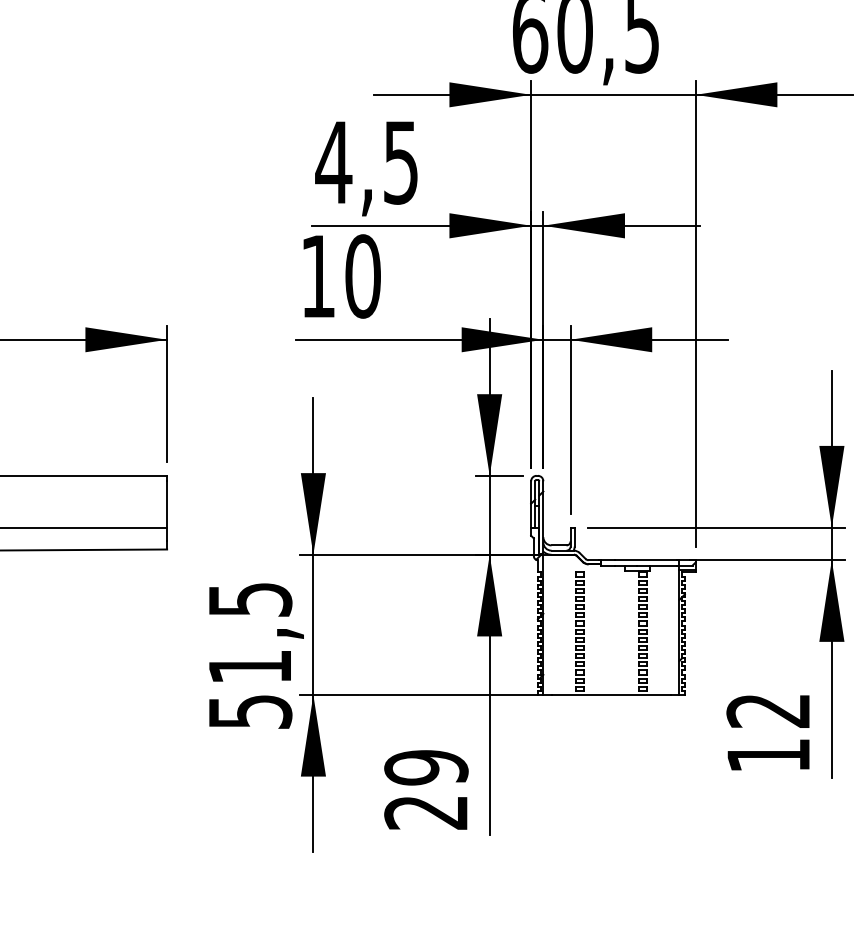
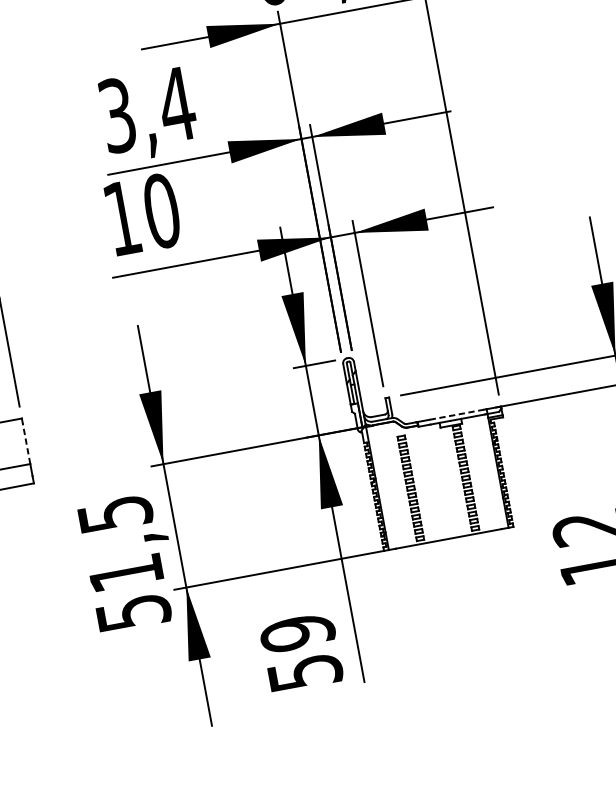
text: (367, 162) -> (147, 110), 4,5 -> 3,4
line: (167, 503) -> (26, 442), solid -> dashed
line: (645, 560) -> (456, 415), solid -> dashed
text: (426, 812) -> (305, 672), 29 -> 59

